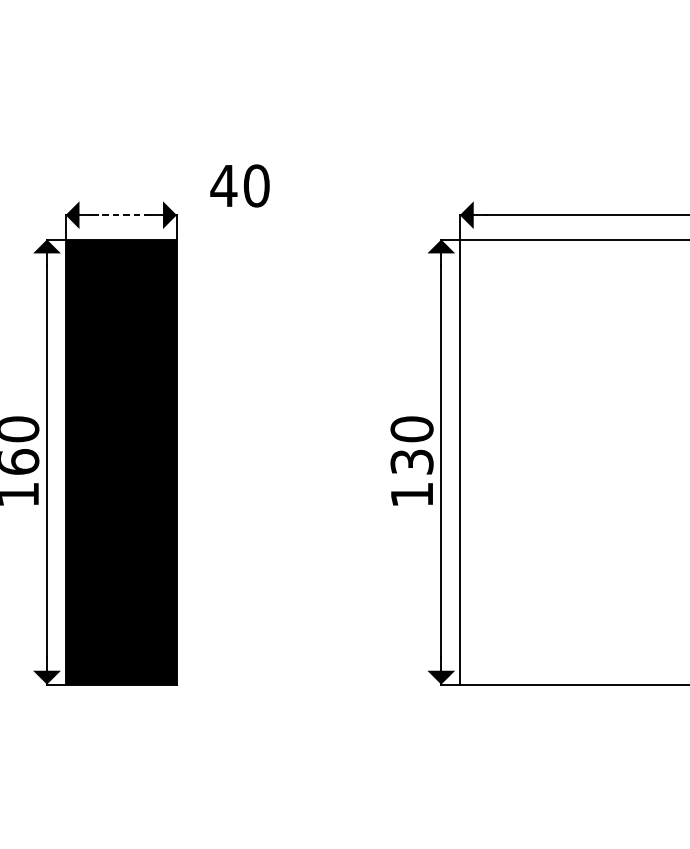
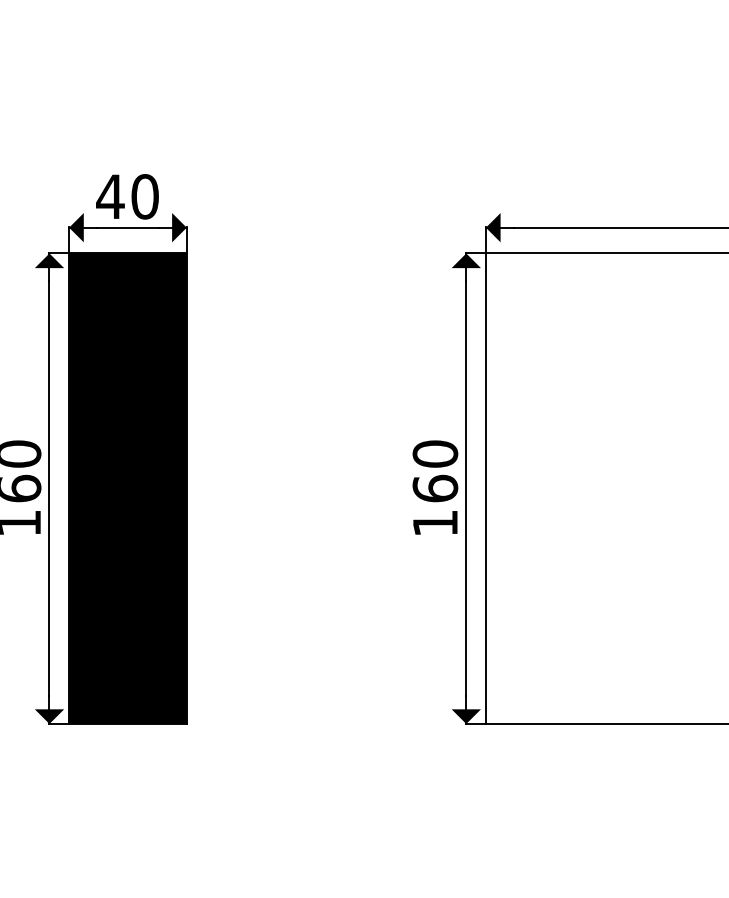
text: (240, 185) -> (127, 196), moved
line: (120, 214) -> (127, 227), dashed -> solid
text: (412, 461) -> (435, 488), 130 -> 160

